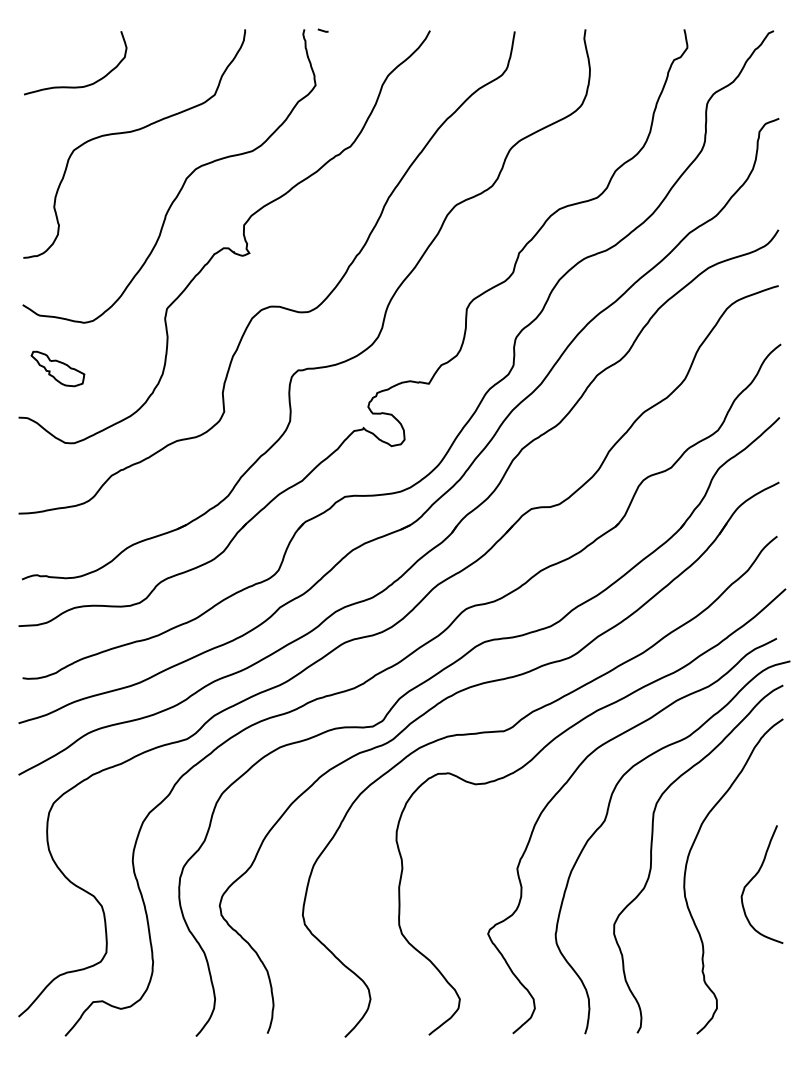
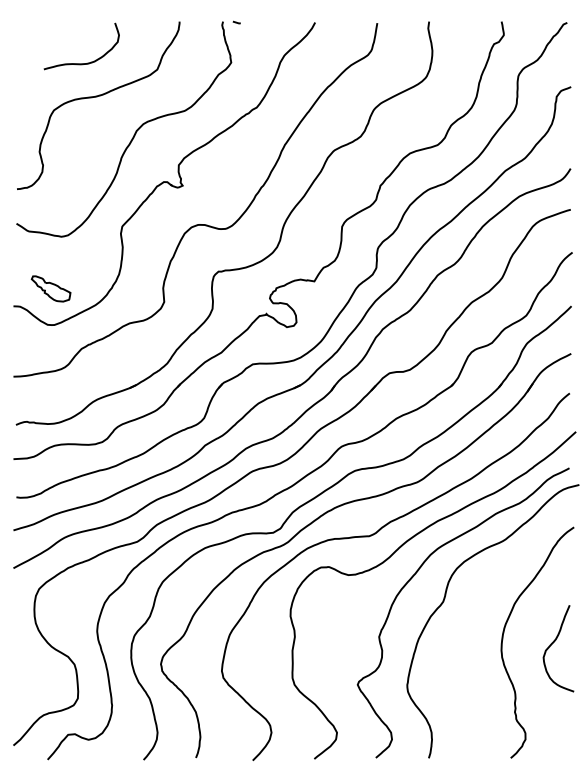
curve: (75, 86) -> (81, 63), moved
part: (57, 368) -> (50, 288), moved
curve: (652, 850) -> (478, 623), removed

